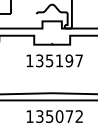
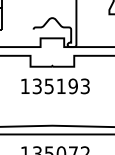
text: (78, 60) -> (84, 85), 135197 -> 135193

